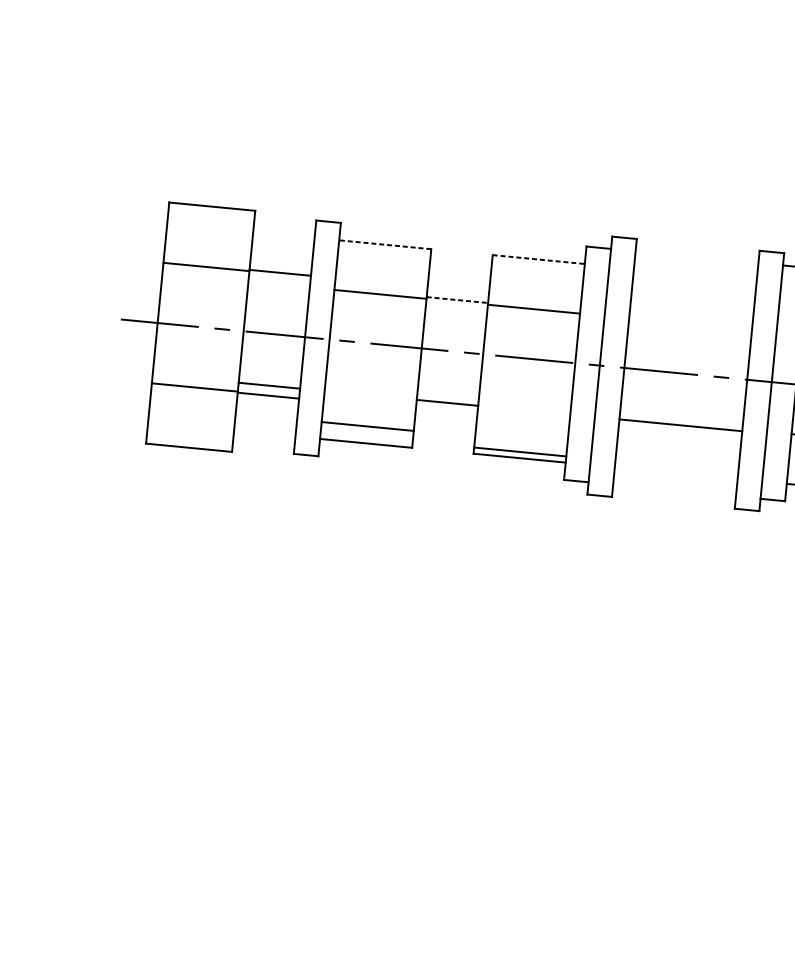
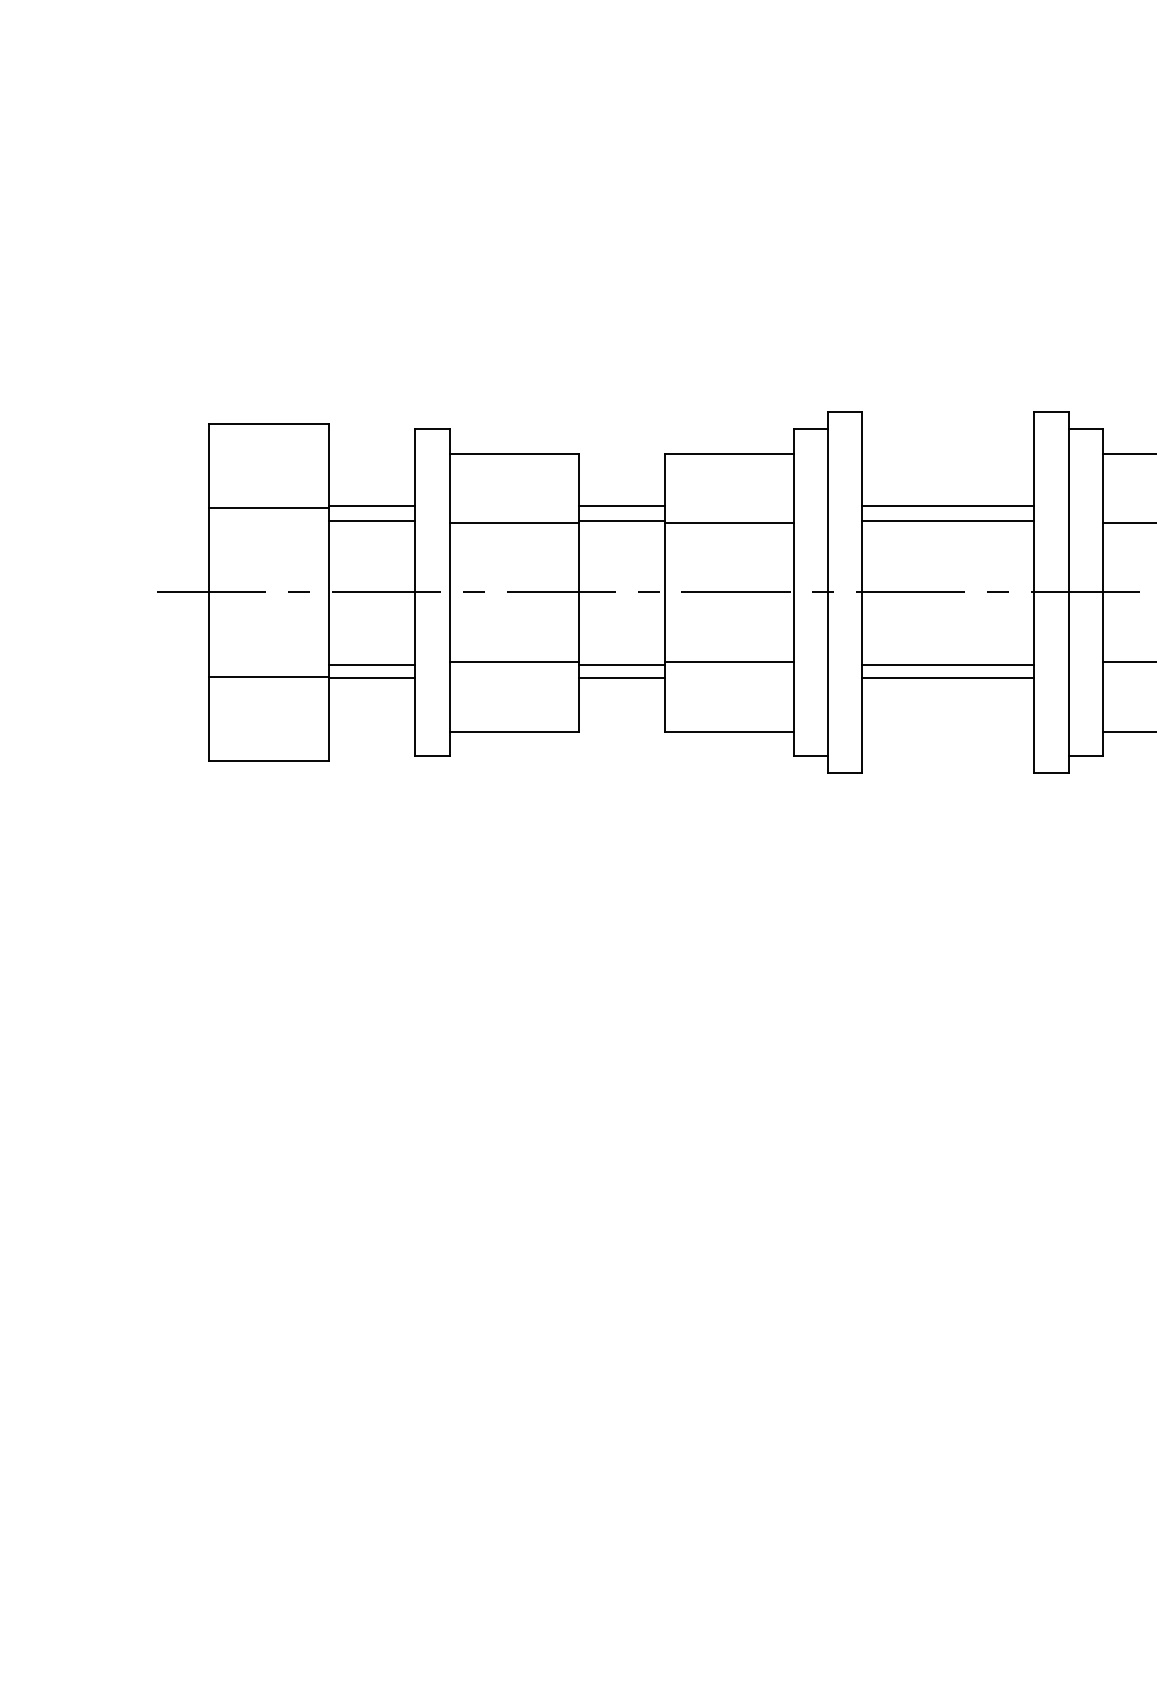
line: (384, 244) -> (513, 453), dashed -> solid
line: (539, 259) -> (729, 453), dashed -> solid
line: (279, 282) -> (372, 520), added
line: (458, 290) -> (621, 506), added
line: (457, 300) -> (621, 520), dashed -> solid
line: (691, 312) -> (948, 506), added
line: (690, 322) -> (948, 520), added
line: (446, 412) -> (621, 678), added
line: (367, 426) -> (513, 661), moved
line: (680, 435) -> (948, 678), added
line: (519, 451) -> (728, 661), moved

